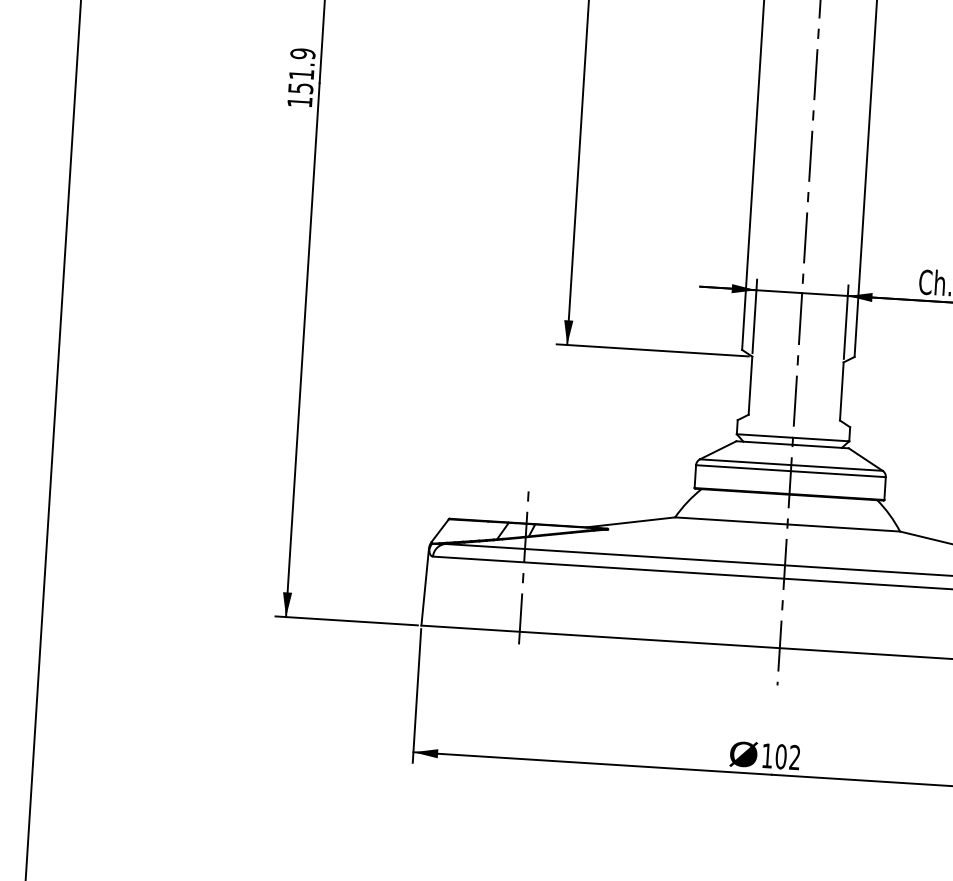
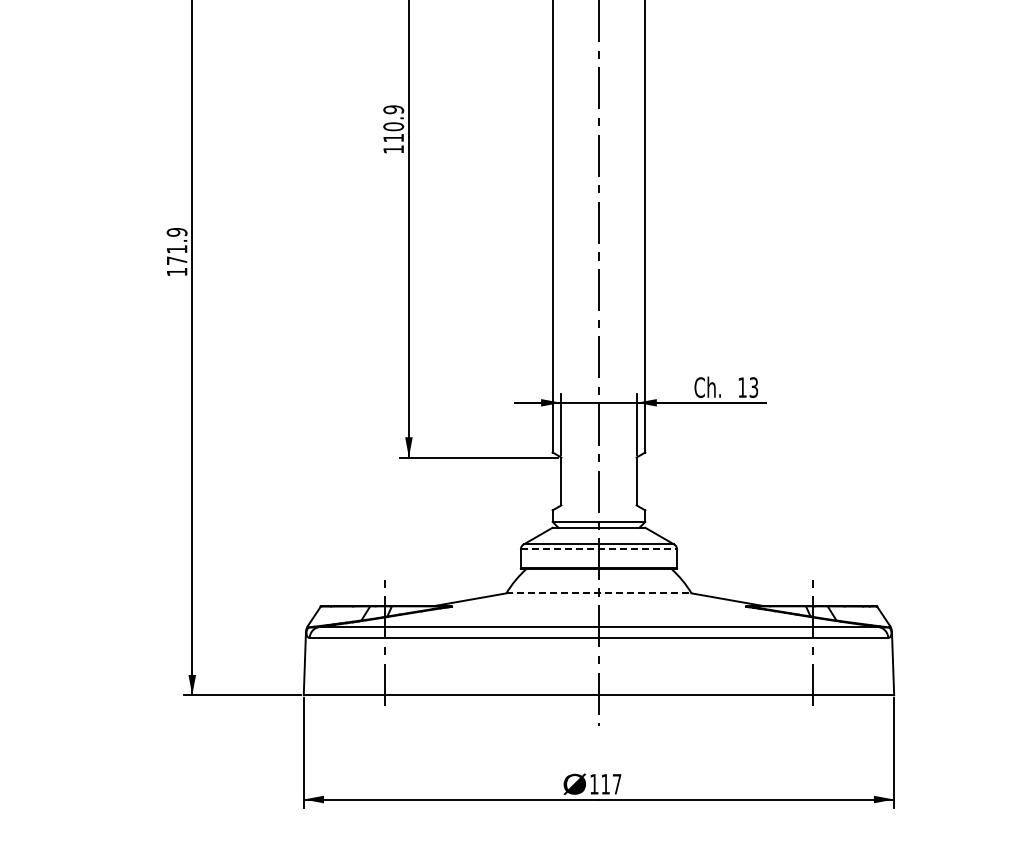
text: (301, 88) -> (177, 260), 151.9 -> 171.9
line: (791, 471) -> (599, 549), solid -> dashed
line: (787, 524) -> (598, 593), solid -> dashed
text: (788, 756) -> (611, 783), 102 -> 117

